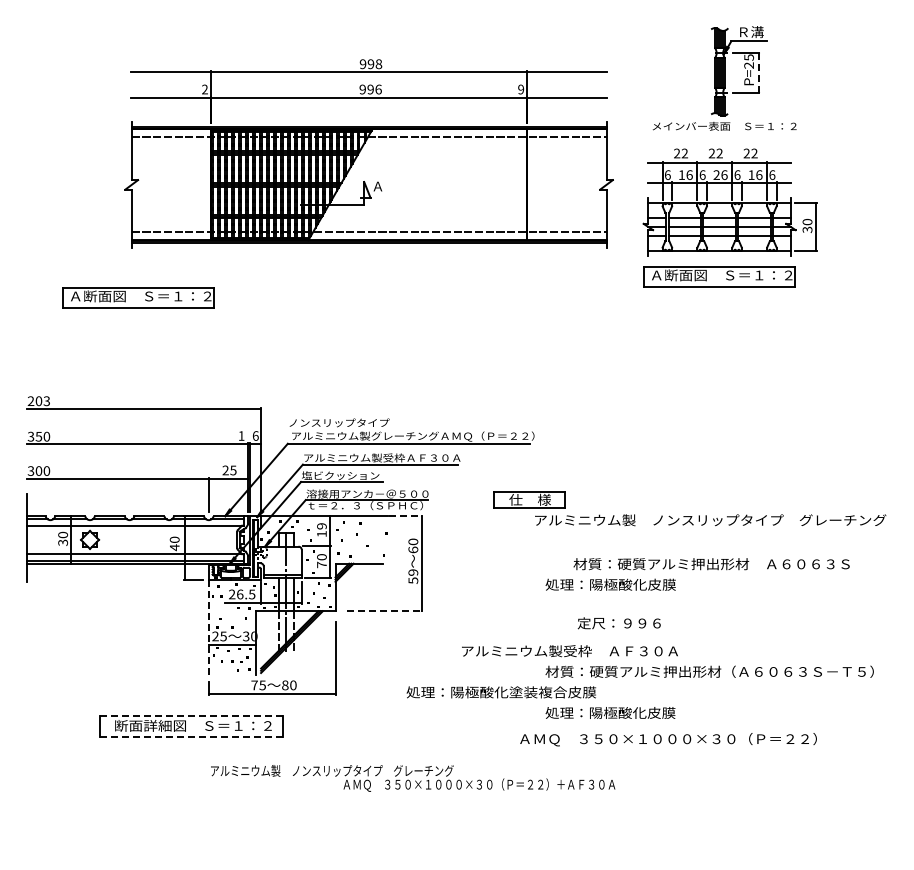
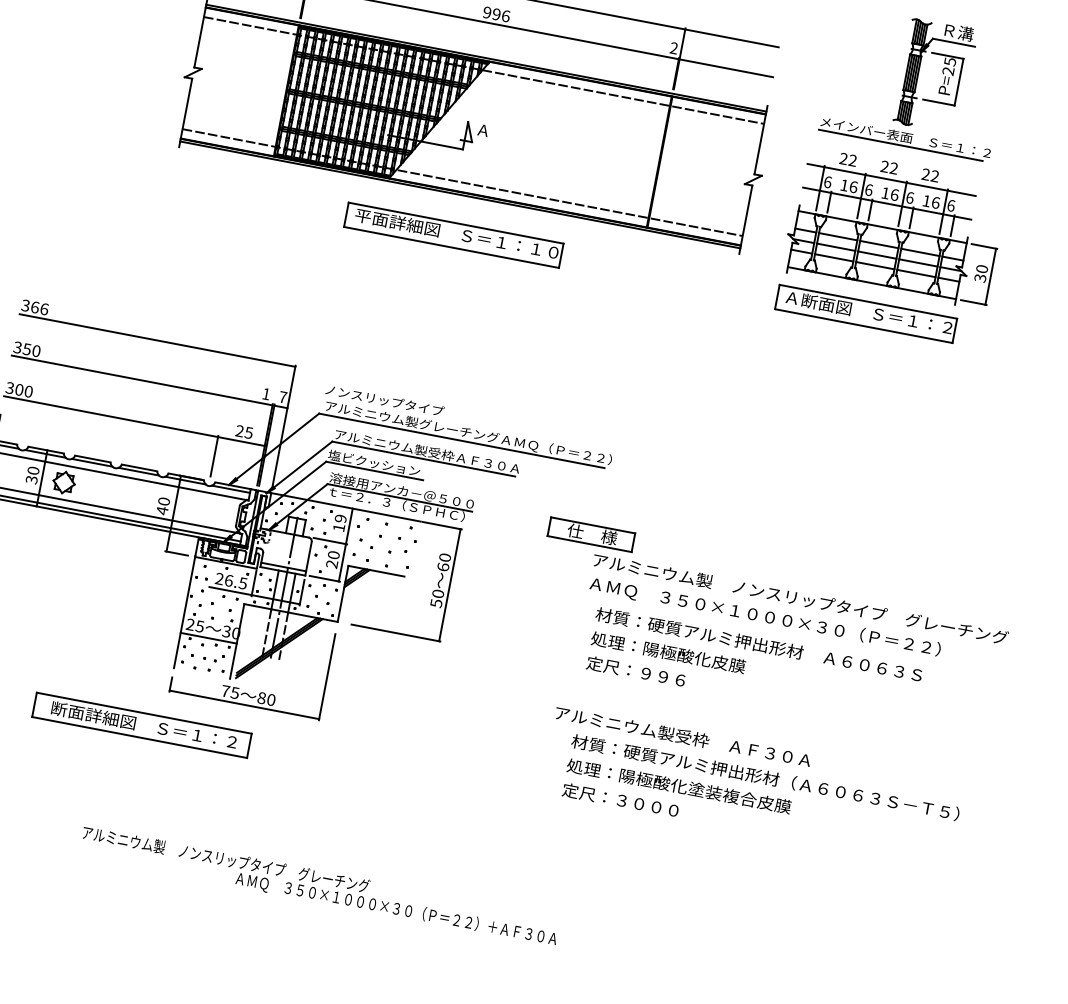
line: (759, 72) -> (959, 81), dashed -> solid
text: (521, 89) -> (674, 48), 9 -> 2
line: (721, 133) -> (900, 145), added
text: (716, 174) -> (885, 192), 26 -> 16
part: (369, 276) -> (453, 234), added
part: (138, 297) -> (175, 207), removed
text: (38, 401) -> (34, 307), 203 -> 366
text: (255, 435) -> (282, 396), 6 -> 7
line: (405, 516) -> (441, 525), dashed -> solid
text: (321, 564) -> (331, 563), 70 -> 20
text: (711, 564) -> (758, 645), moved
text: (413, 572) -> (438, 593), 59 -> 50
line: (384, 611) -> (395, 633), dashed -> solid
text: (618, 623) -> (635, 671), moved
line: (208, 627) -> (184, 612), dashed -> solid
text: (569, 651) -> (682, 736), moved
text: (501, 692) -> (679, 786), moved
text: (610, 712) -> (639, 803), 処理：陽極酸化皮膜 -> 定尺：３０００
line: (192, 716) -> (145, 713), dashed -> solid
line: (191, 736) -> (139, 737), dashed -> solid
text: (668, 739) -> (765, 617), moved
text: (413, 778) -> (320, 886), moved

